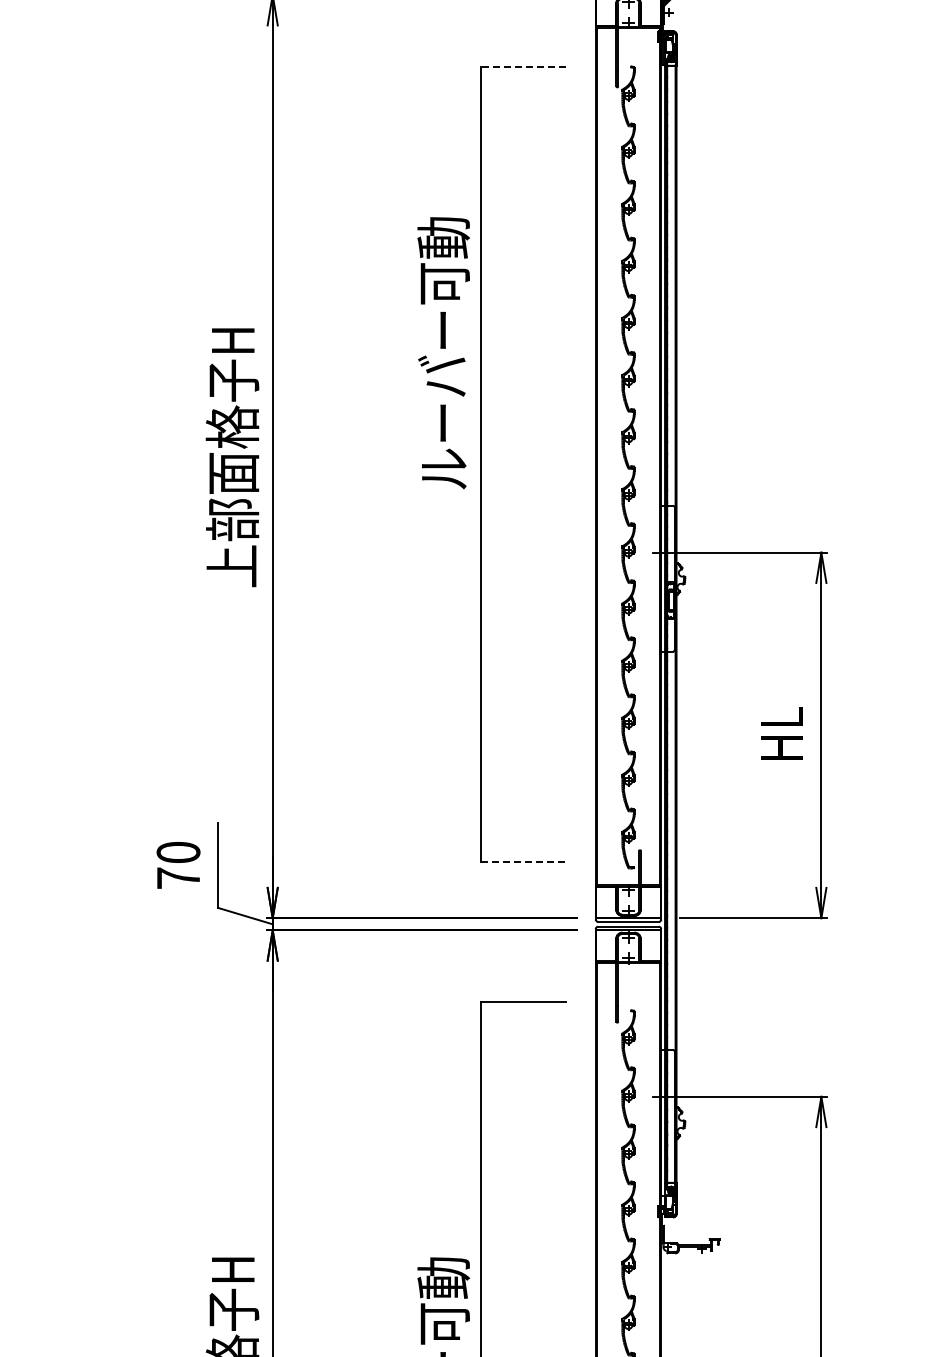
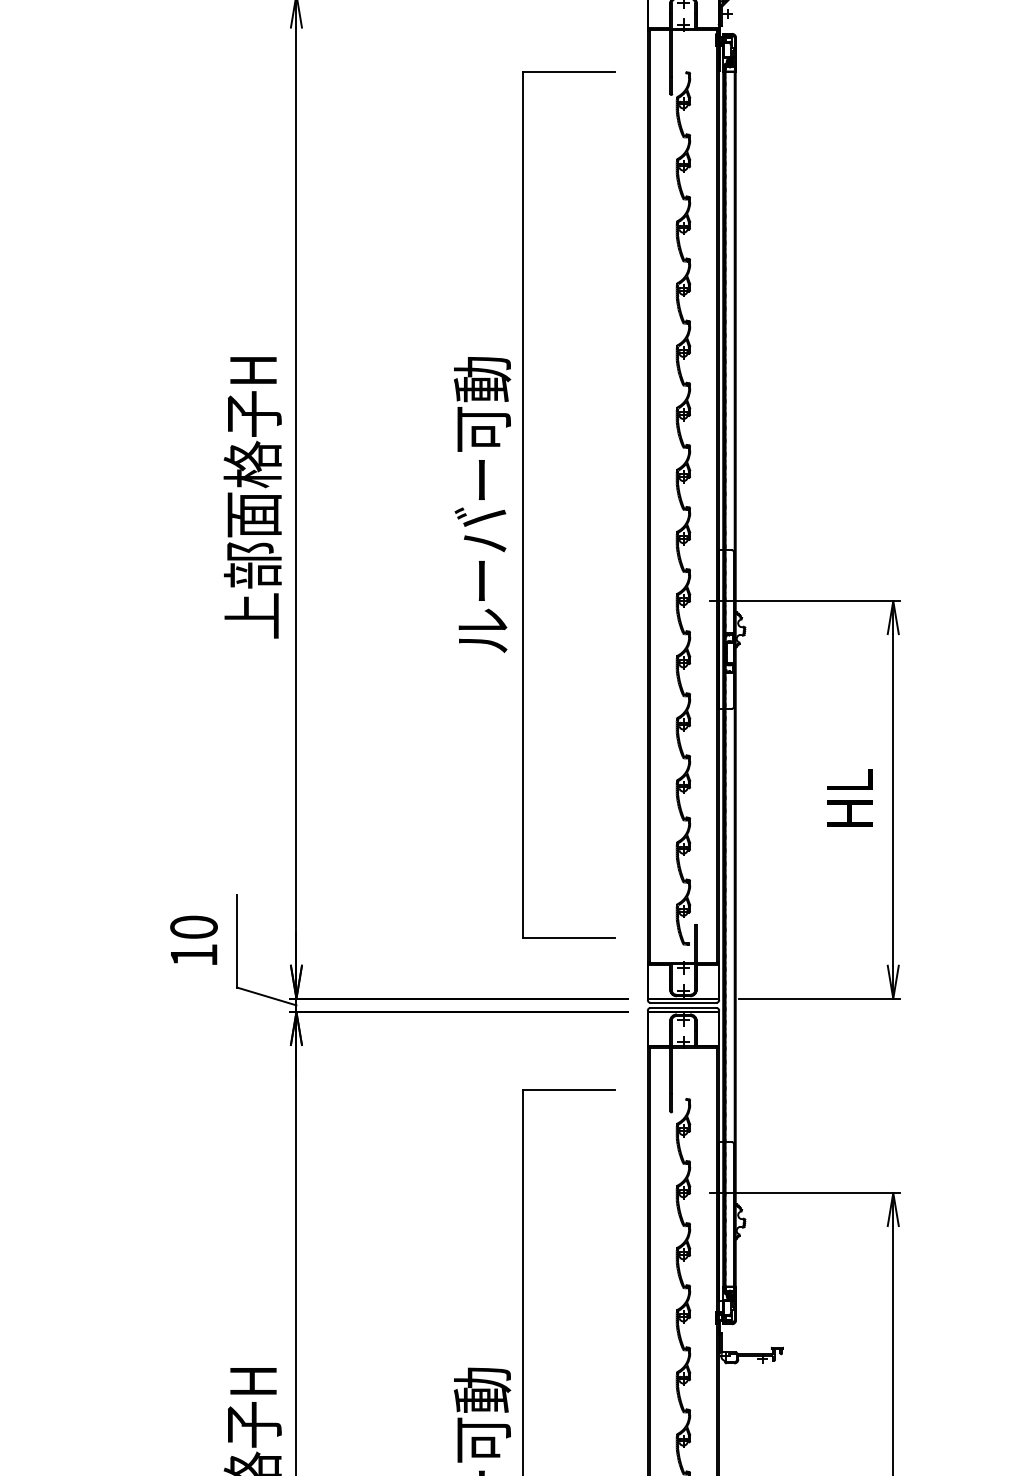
line: (523, 66) -> (569, 72), dashed -> solid
text: (443, 353) -> (482, 505), moved
line: (523, 862) -> (569, 938), dashed -> solid
text: (178, 877) -> (193, 954), 70 -> 10

